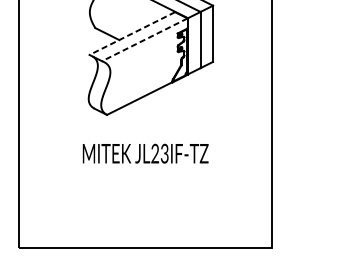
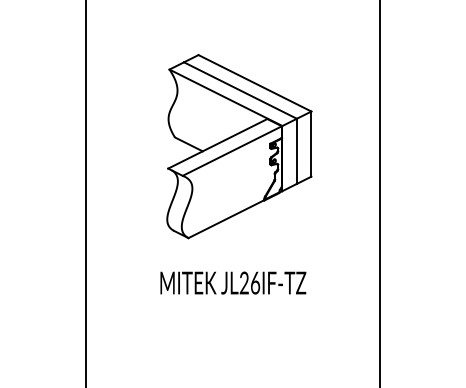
line: (132, 34) -> (217, 144), dashed -> solid
line: (144, 40) -> (231, 151), dashed -> solid
text: (164, 153) -> (255, 282), JL23IF-TZ -> JL26IF-TZ

